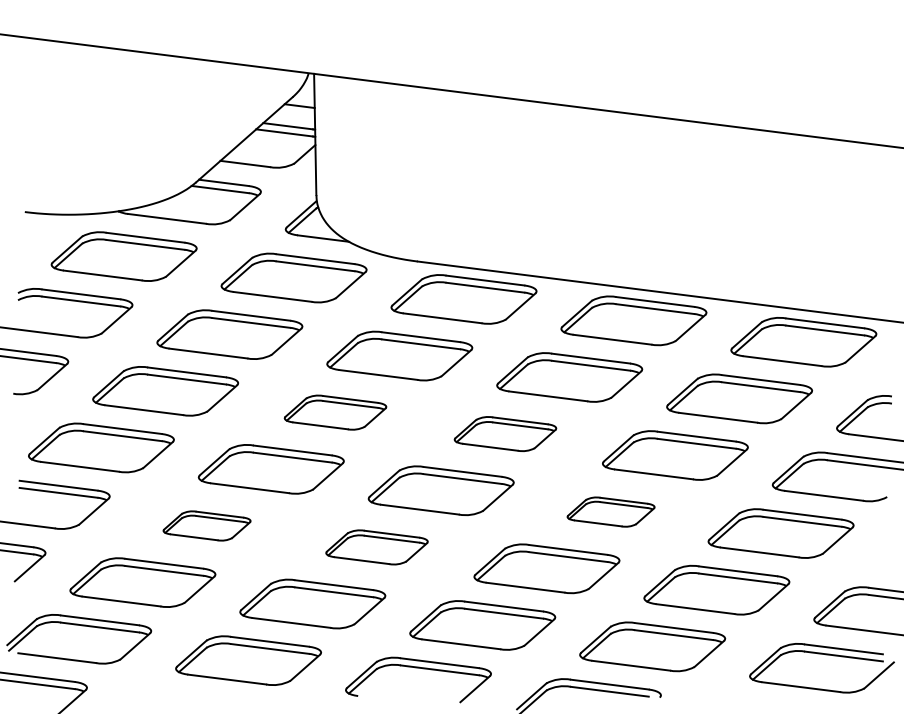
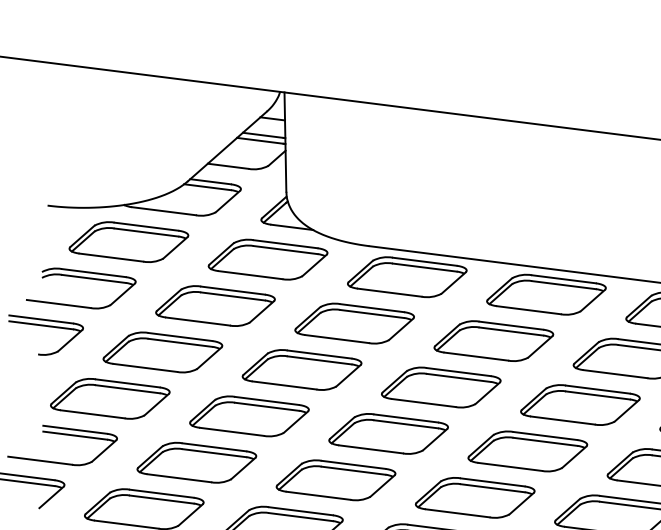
part: (335, 412) -> (302, 369), size x1.43
part: (505, 433) -> (441, 387), size x1.43
part: (610, 511) -> (527, 450), size x1.67
part: (206, 525) -> (196, 462), size x1.67
part: (376, 547) -> (335, 480), size x1.43

